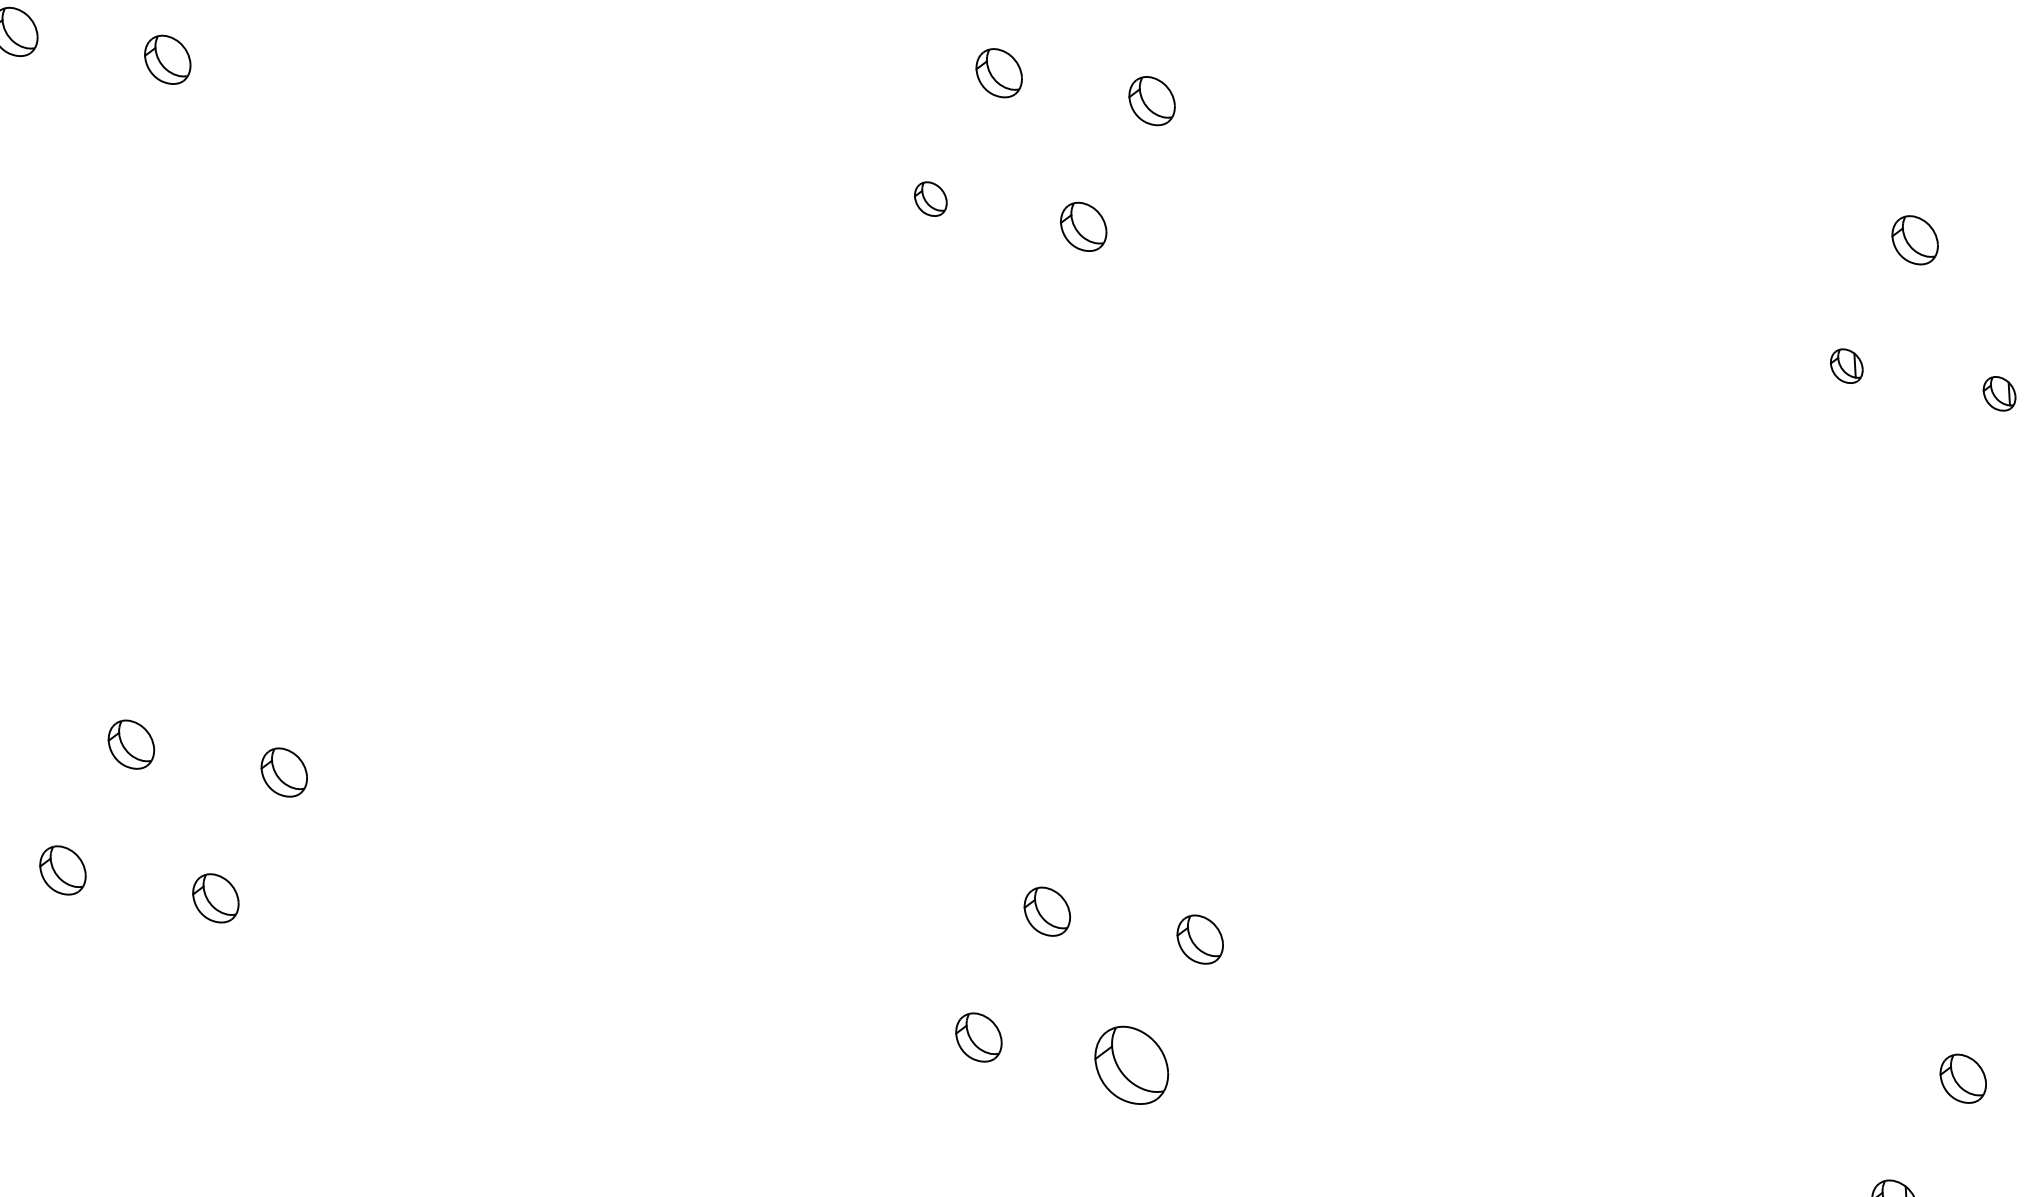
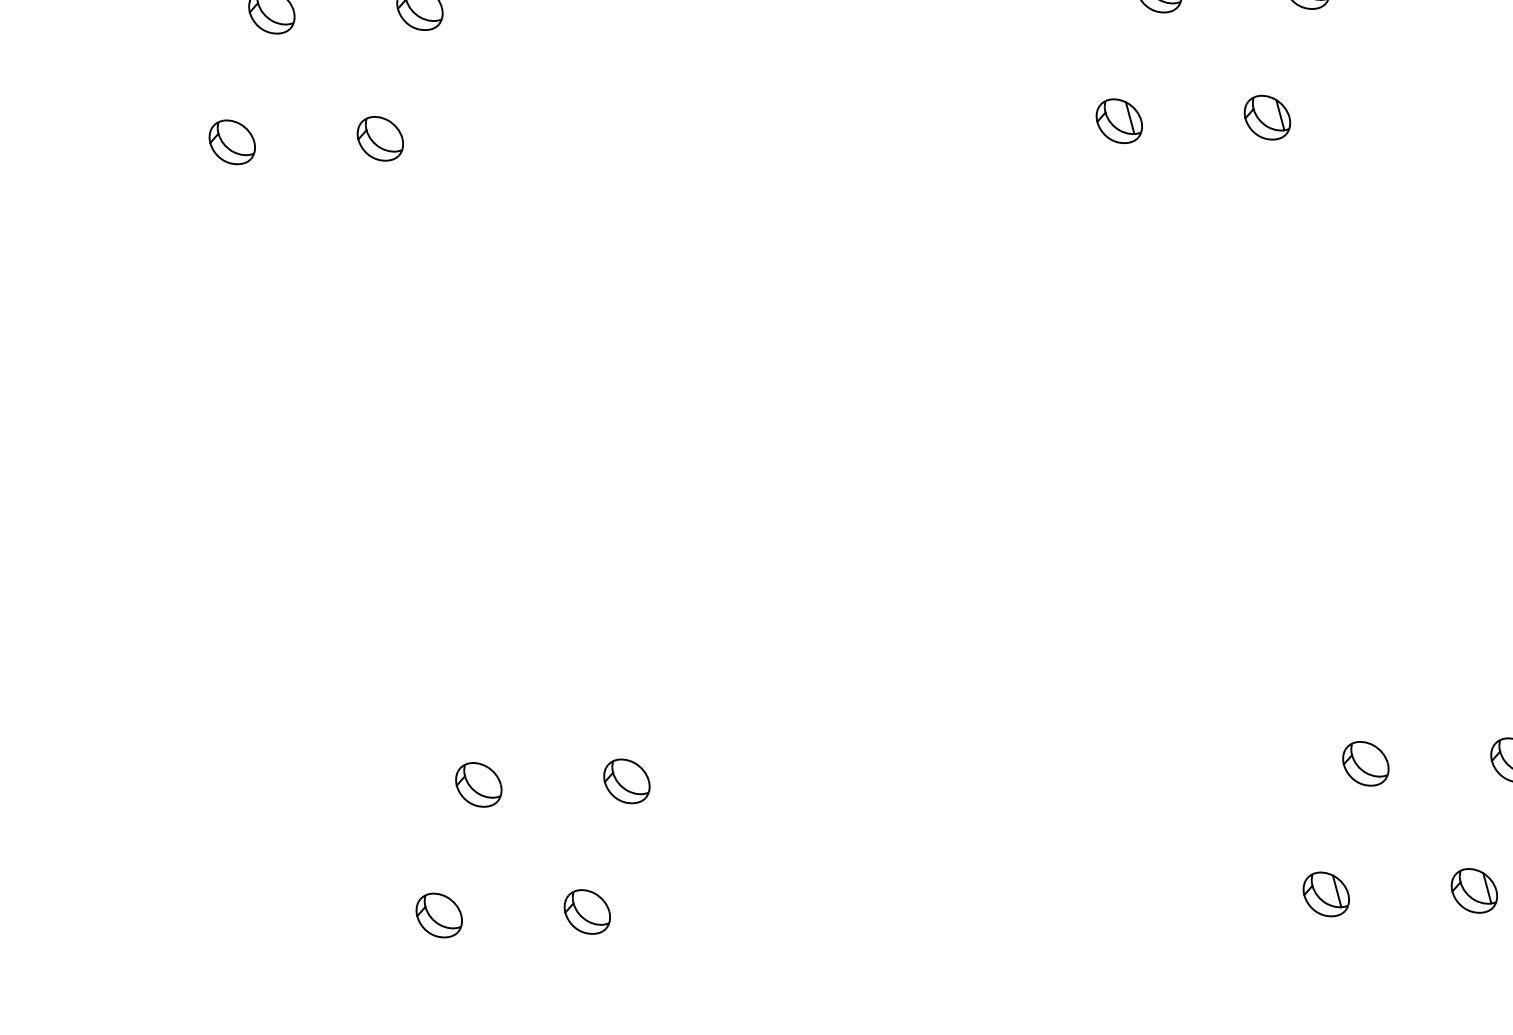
part: (930, 199) -> (232, 142), size x1.43
part: (1846, 366) -> (1119, 121), size x1.43
part: (1999, 393) -> (1267, 117), size x1.43
part: (1131, 1065) -> (587, 912), size x0.62

